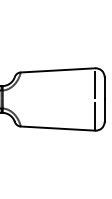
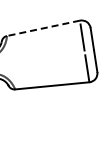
line: (57, 70) -> (42, 28), solid -> dashed

